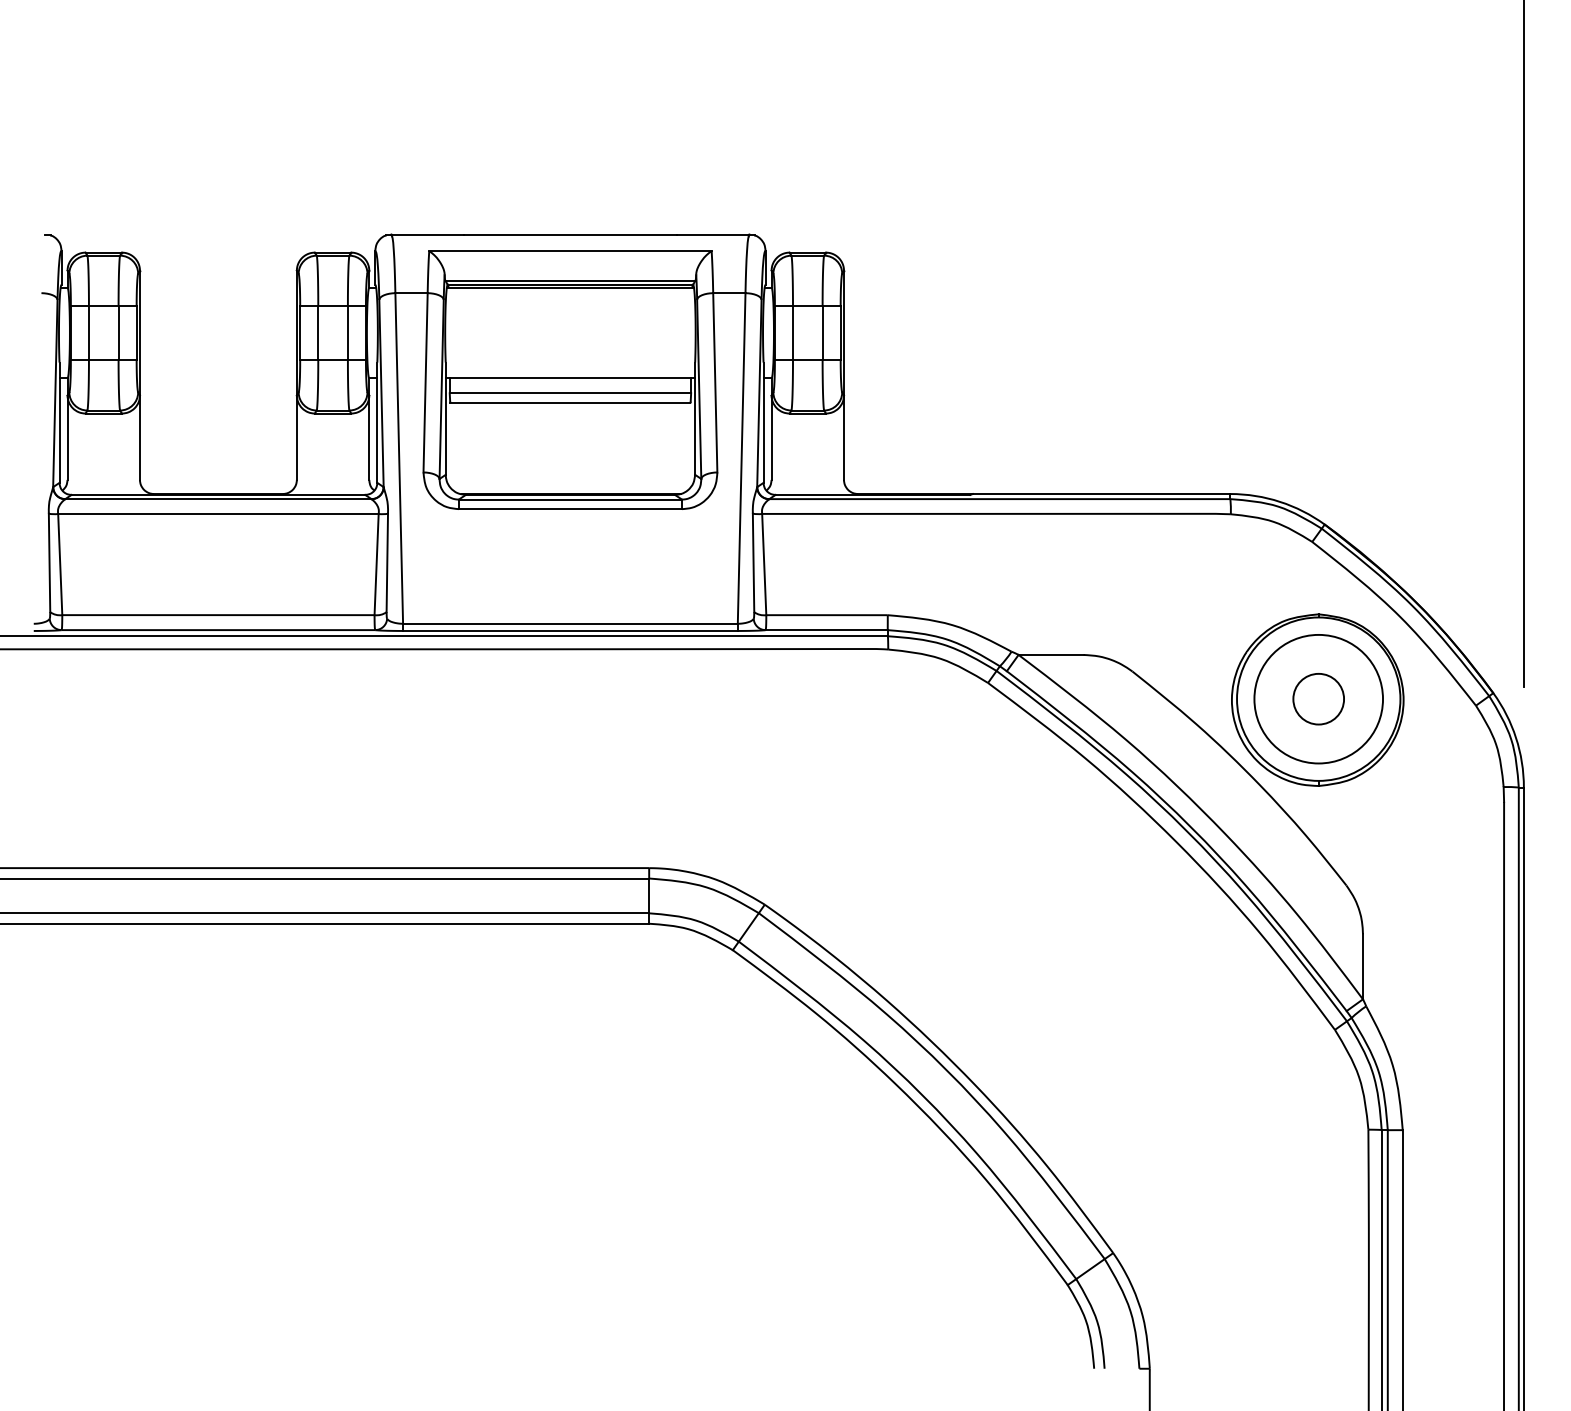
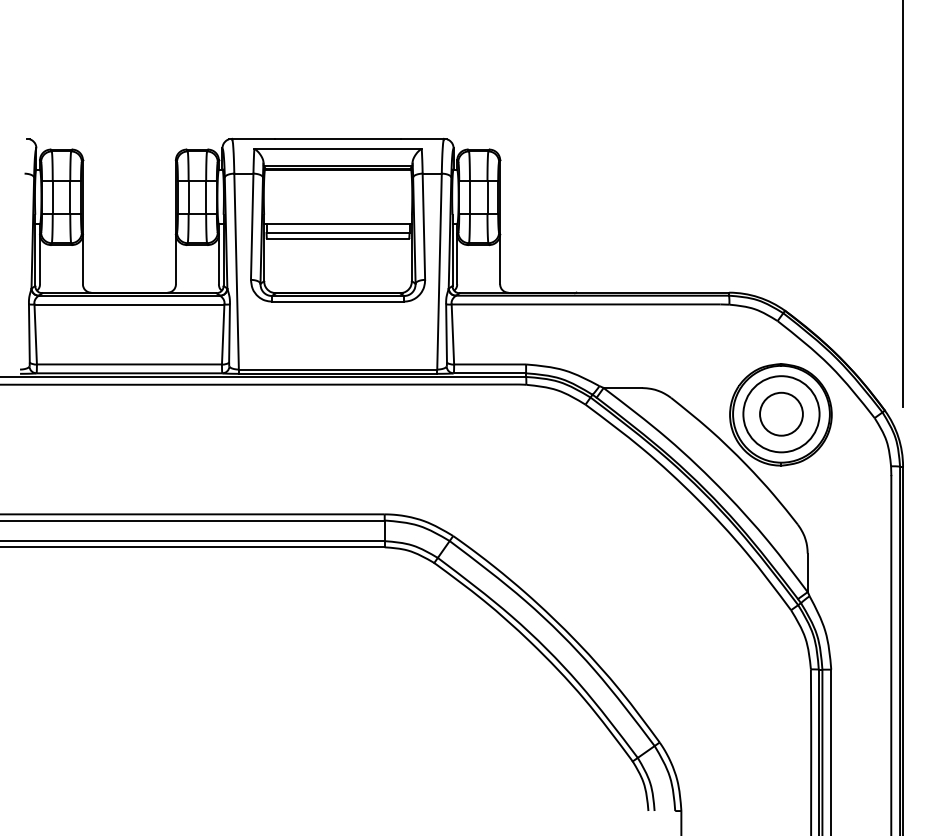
circle: (1318, 697) -> (781, 413), size x1.43

